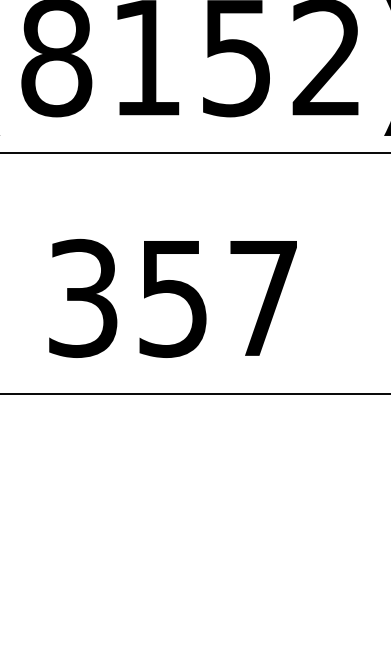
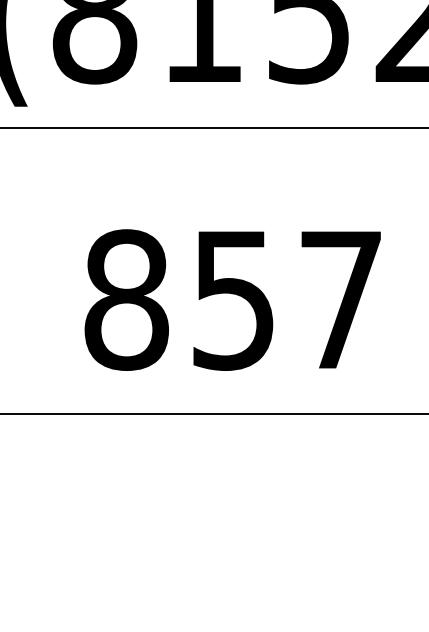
text: (83, 297) -> (126, 298), 357 -> 857

